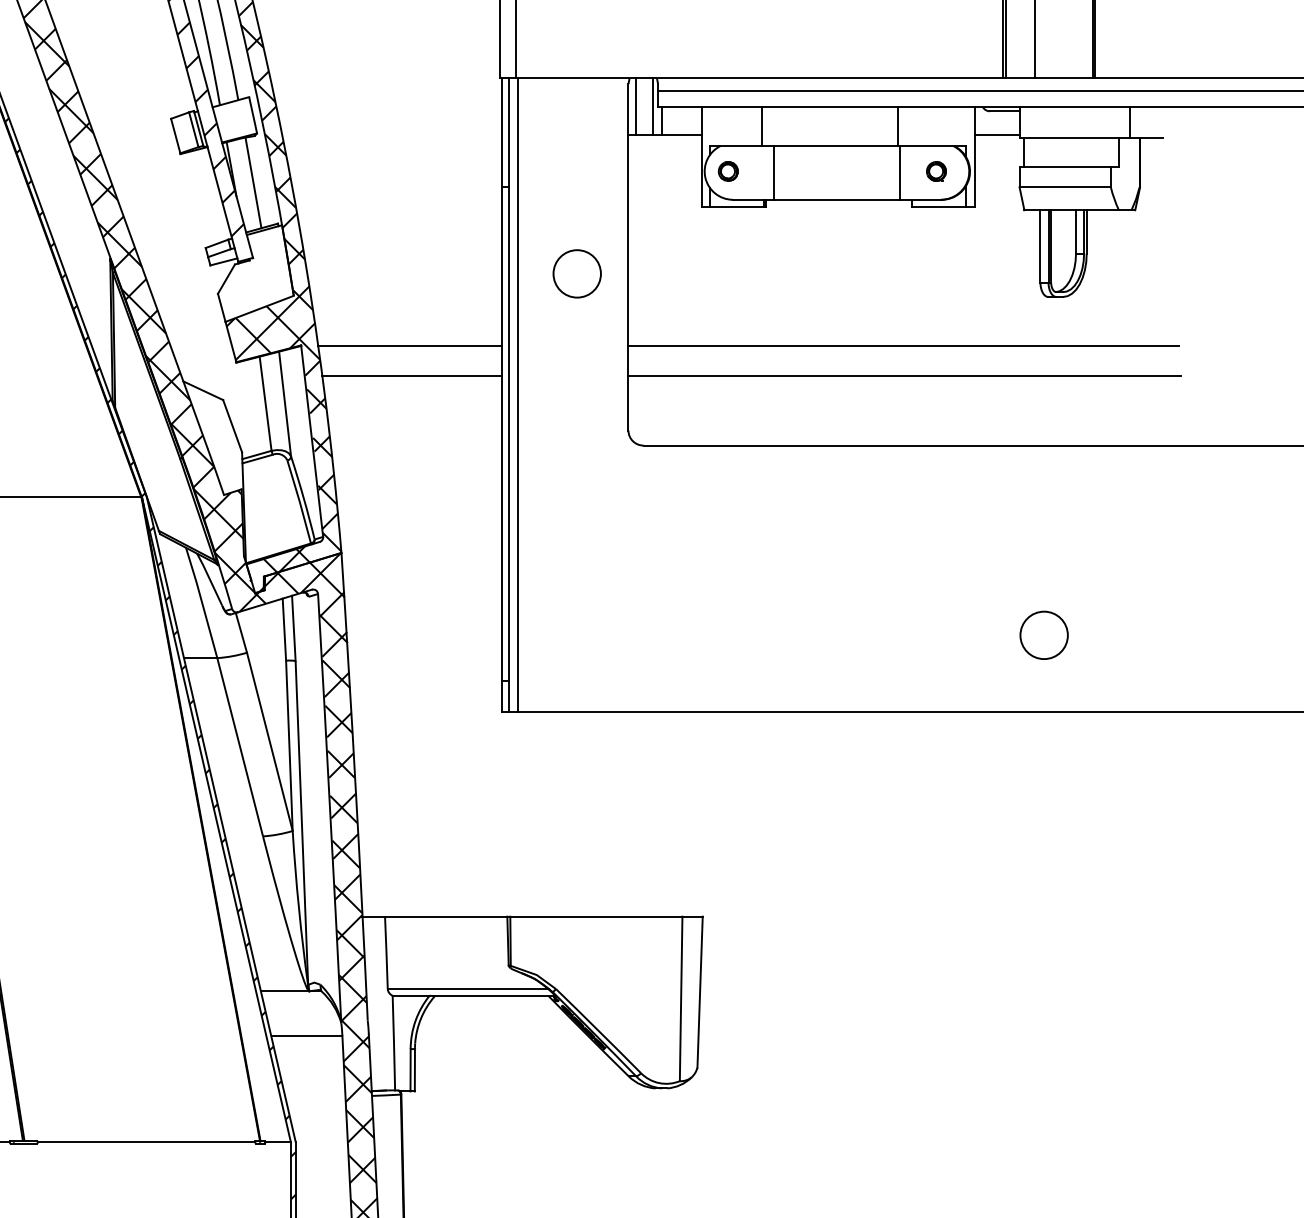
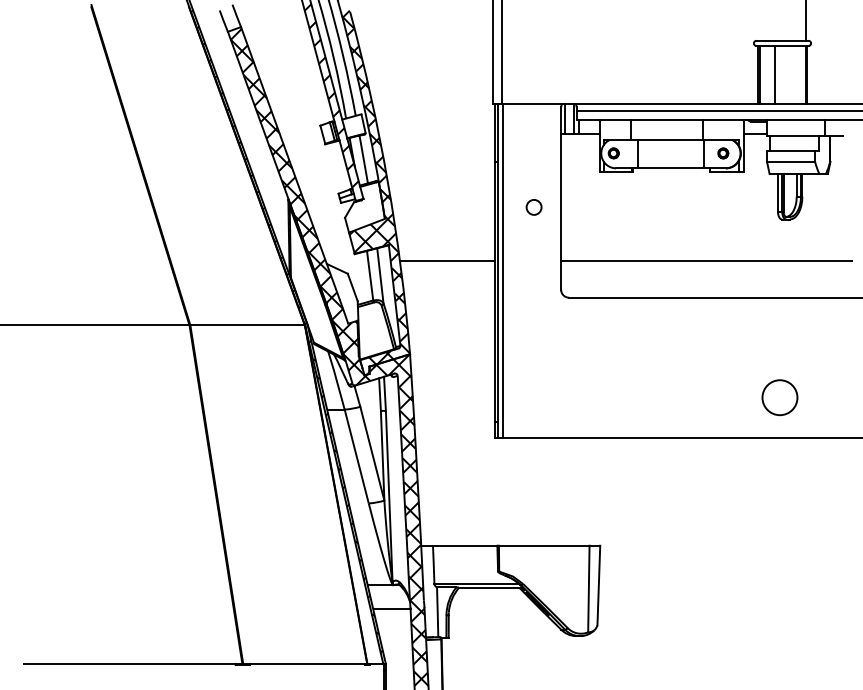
circle: (575, 274) -> (533, 207), size x0.6
line: (408, 346) -> (445, 245), removed
line: (902, 346) -> (705, 245), removed
circle: (1043, 635) -> (779, 397), size x1.4

